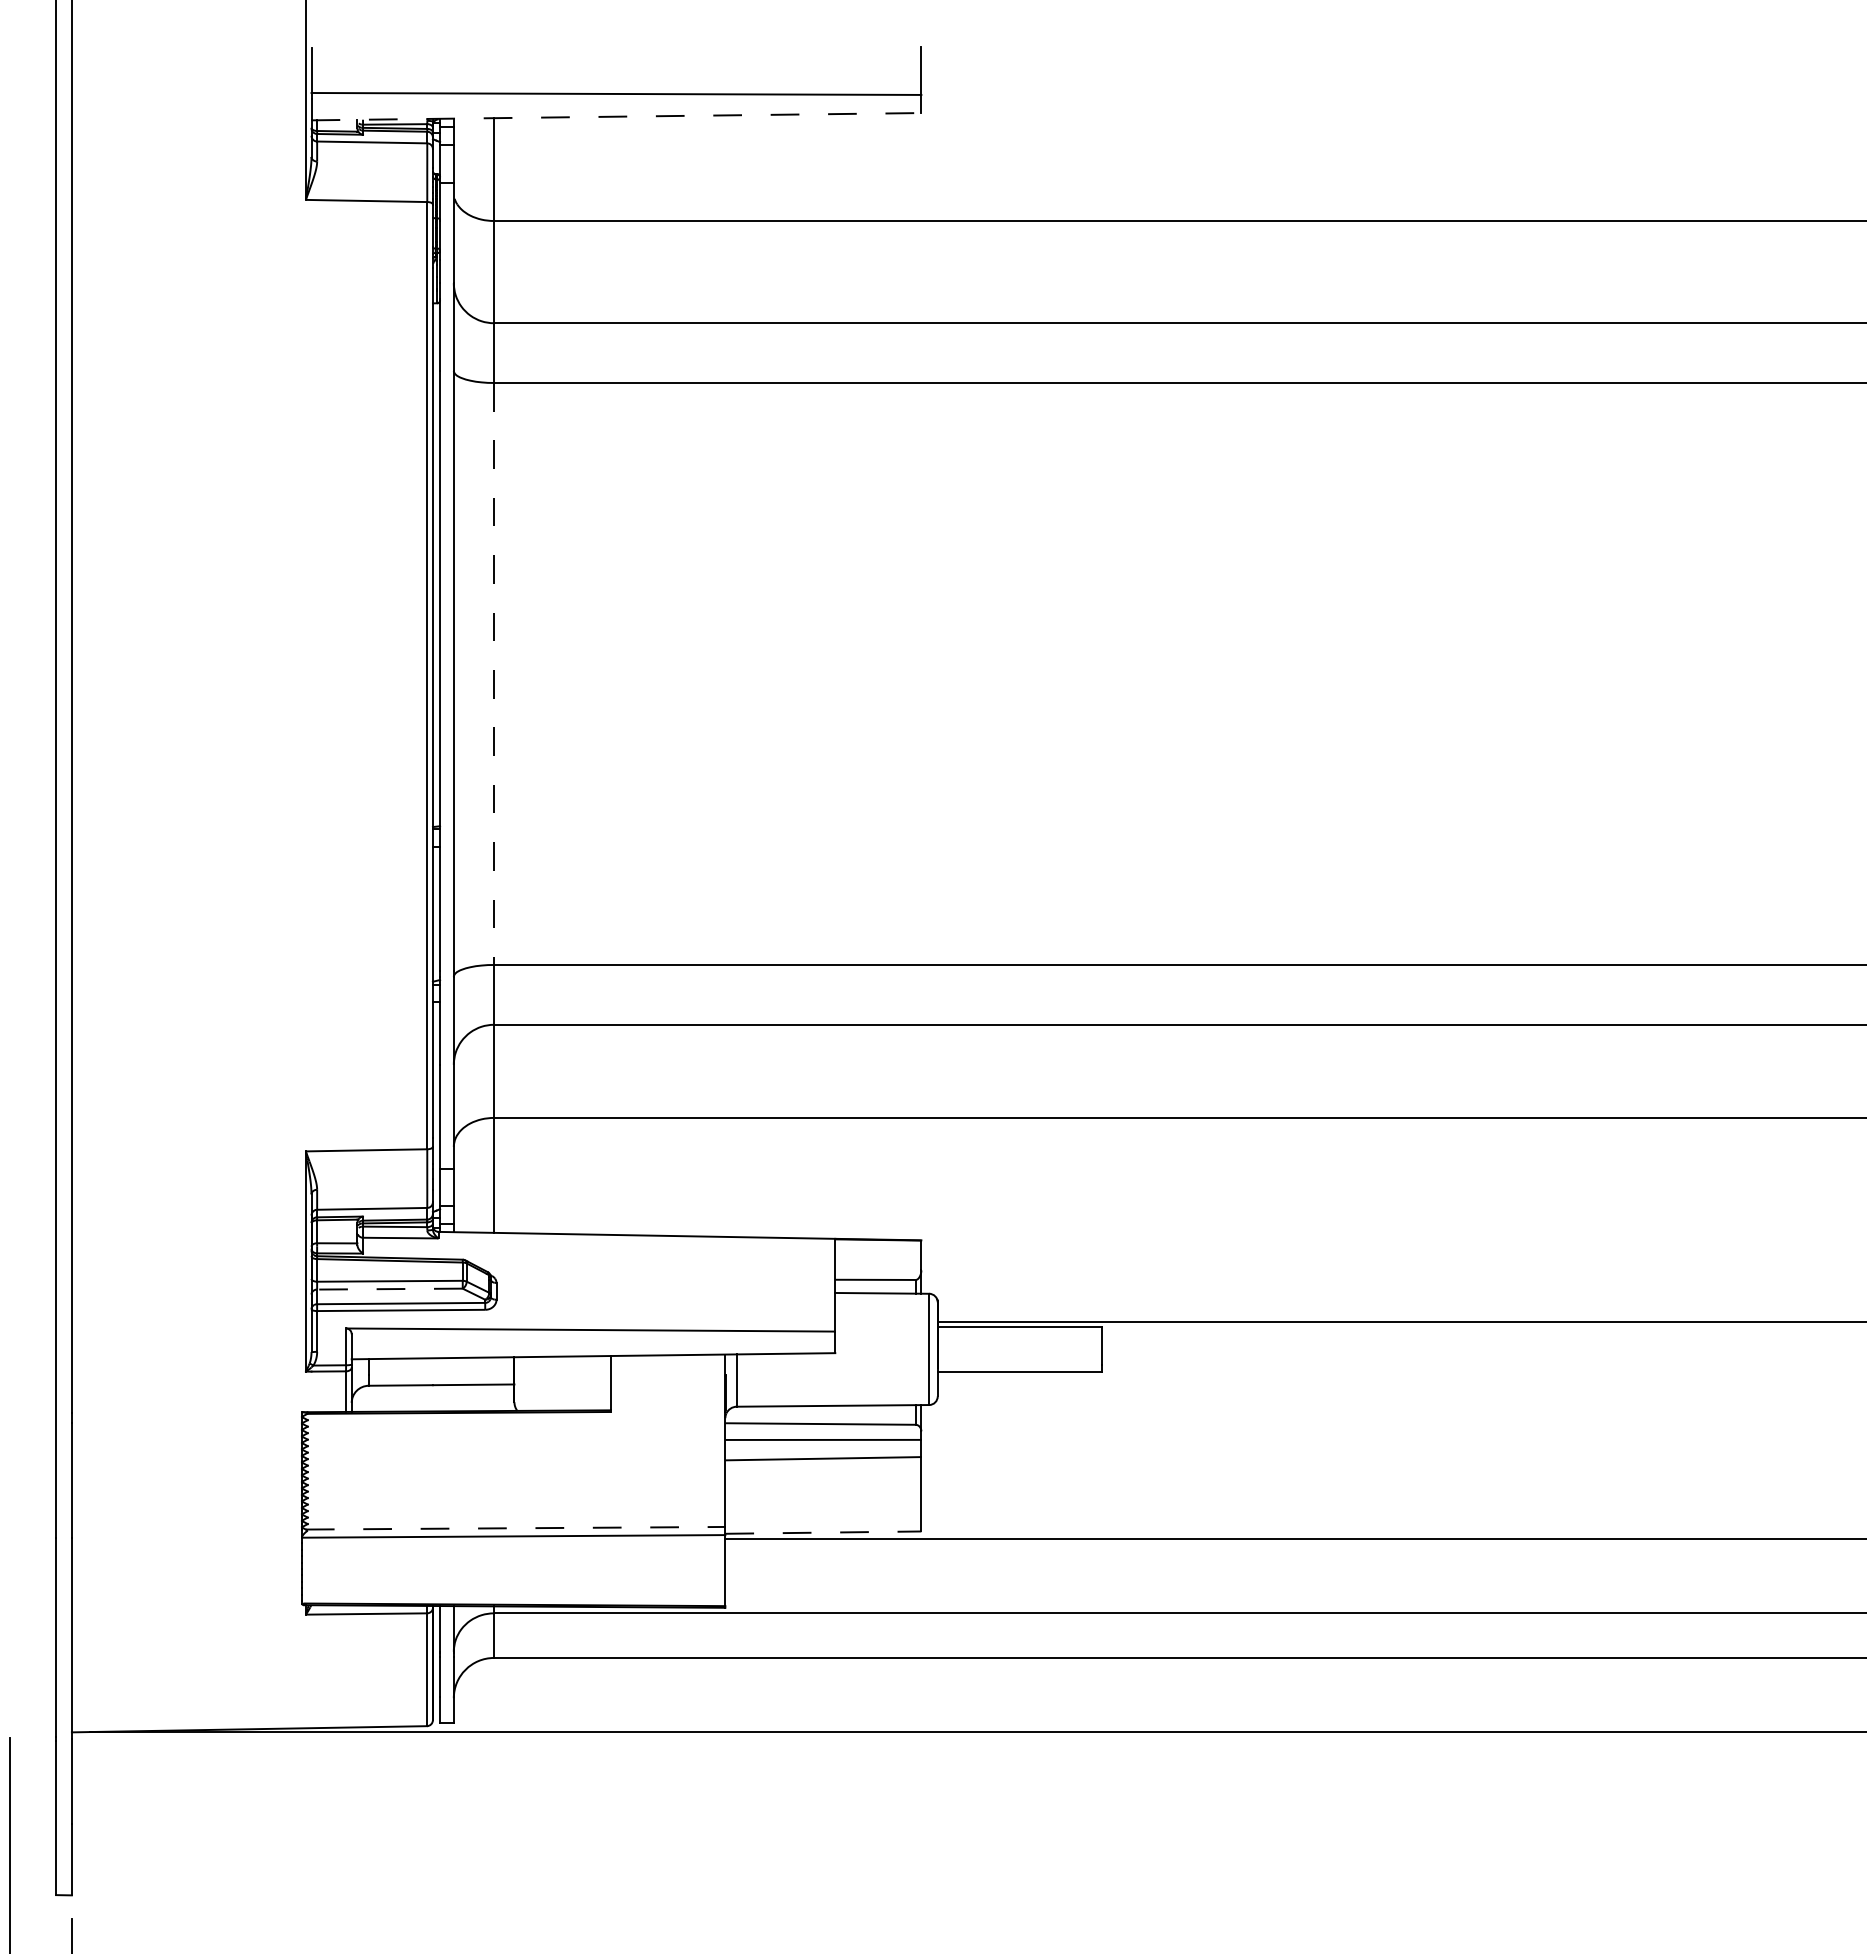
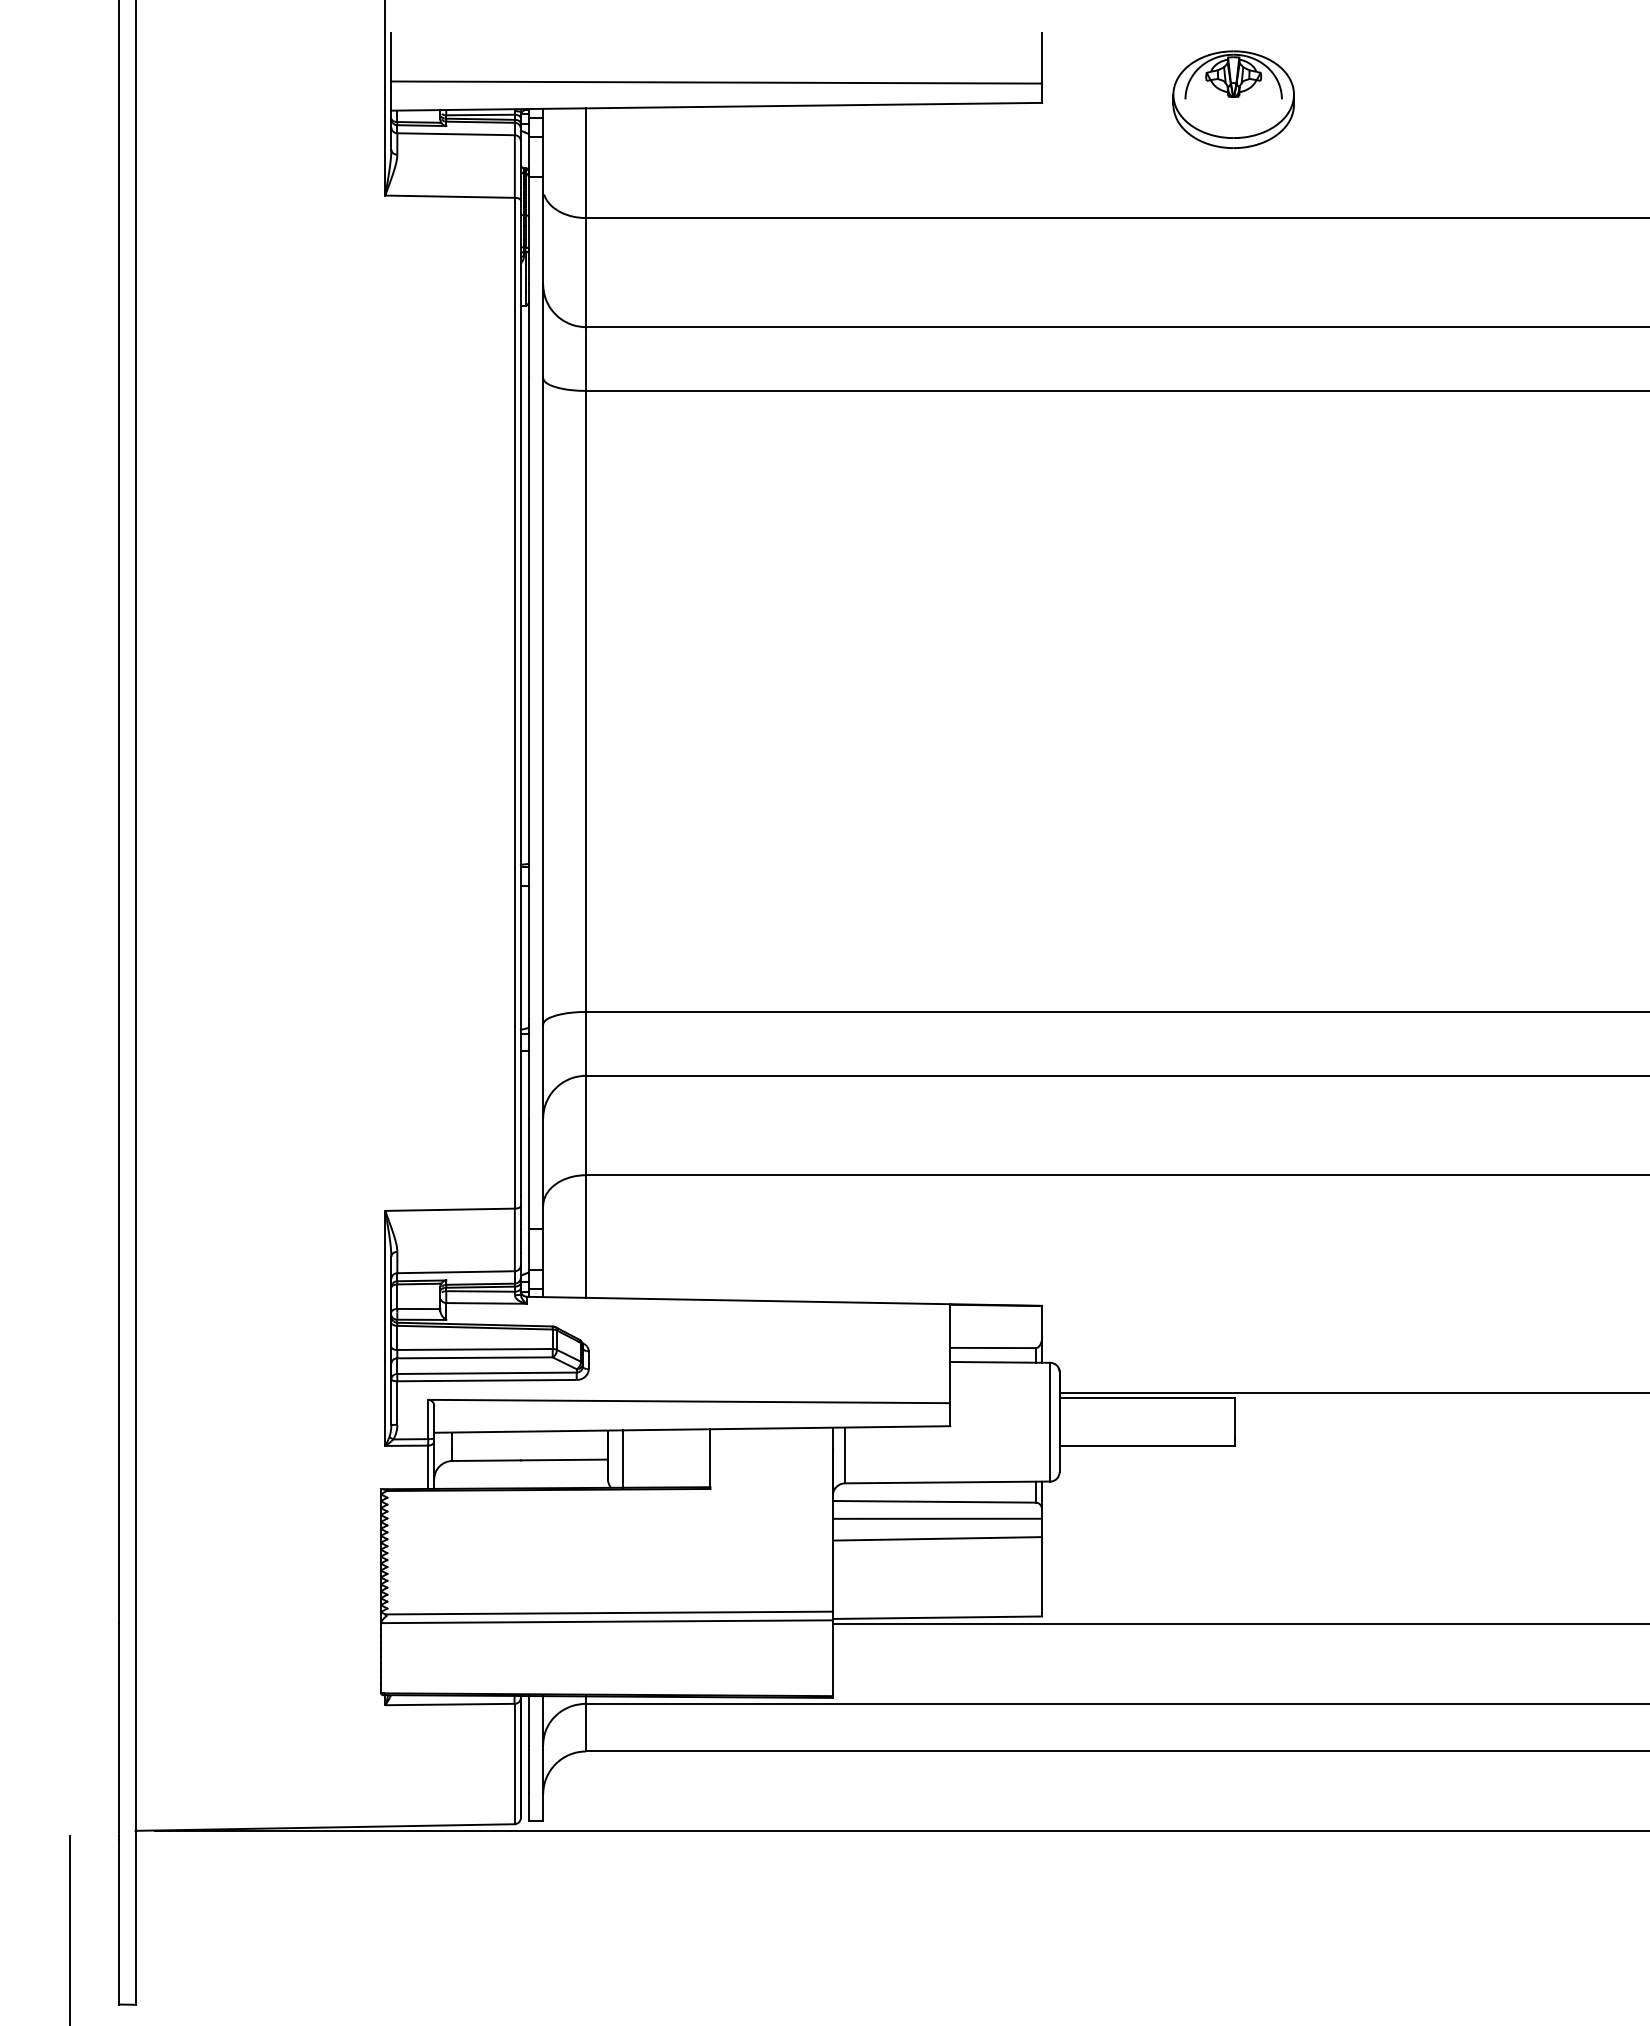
part: (1100, 109) -> (1233, 99), added
line: (616, 116) -> (716, 106), dashed -> solid
line: (494, 673) -> (586, 700), dashed -> solid
line: (389, 1289) -> (474, 1358), dashed -> solid
line: (528, 1383) -> (622, 1458), added
line: (515, 1528) -> (608, 1613), dashed -> solid
line: (823, 1532) -> (937, 1617), dashed -> solid

